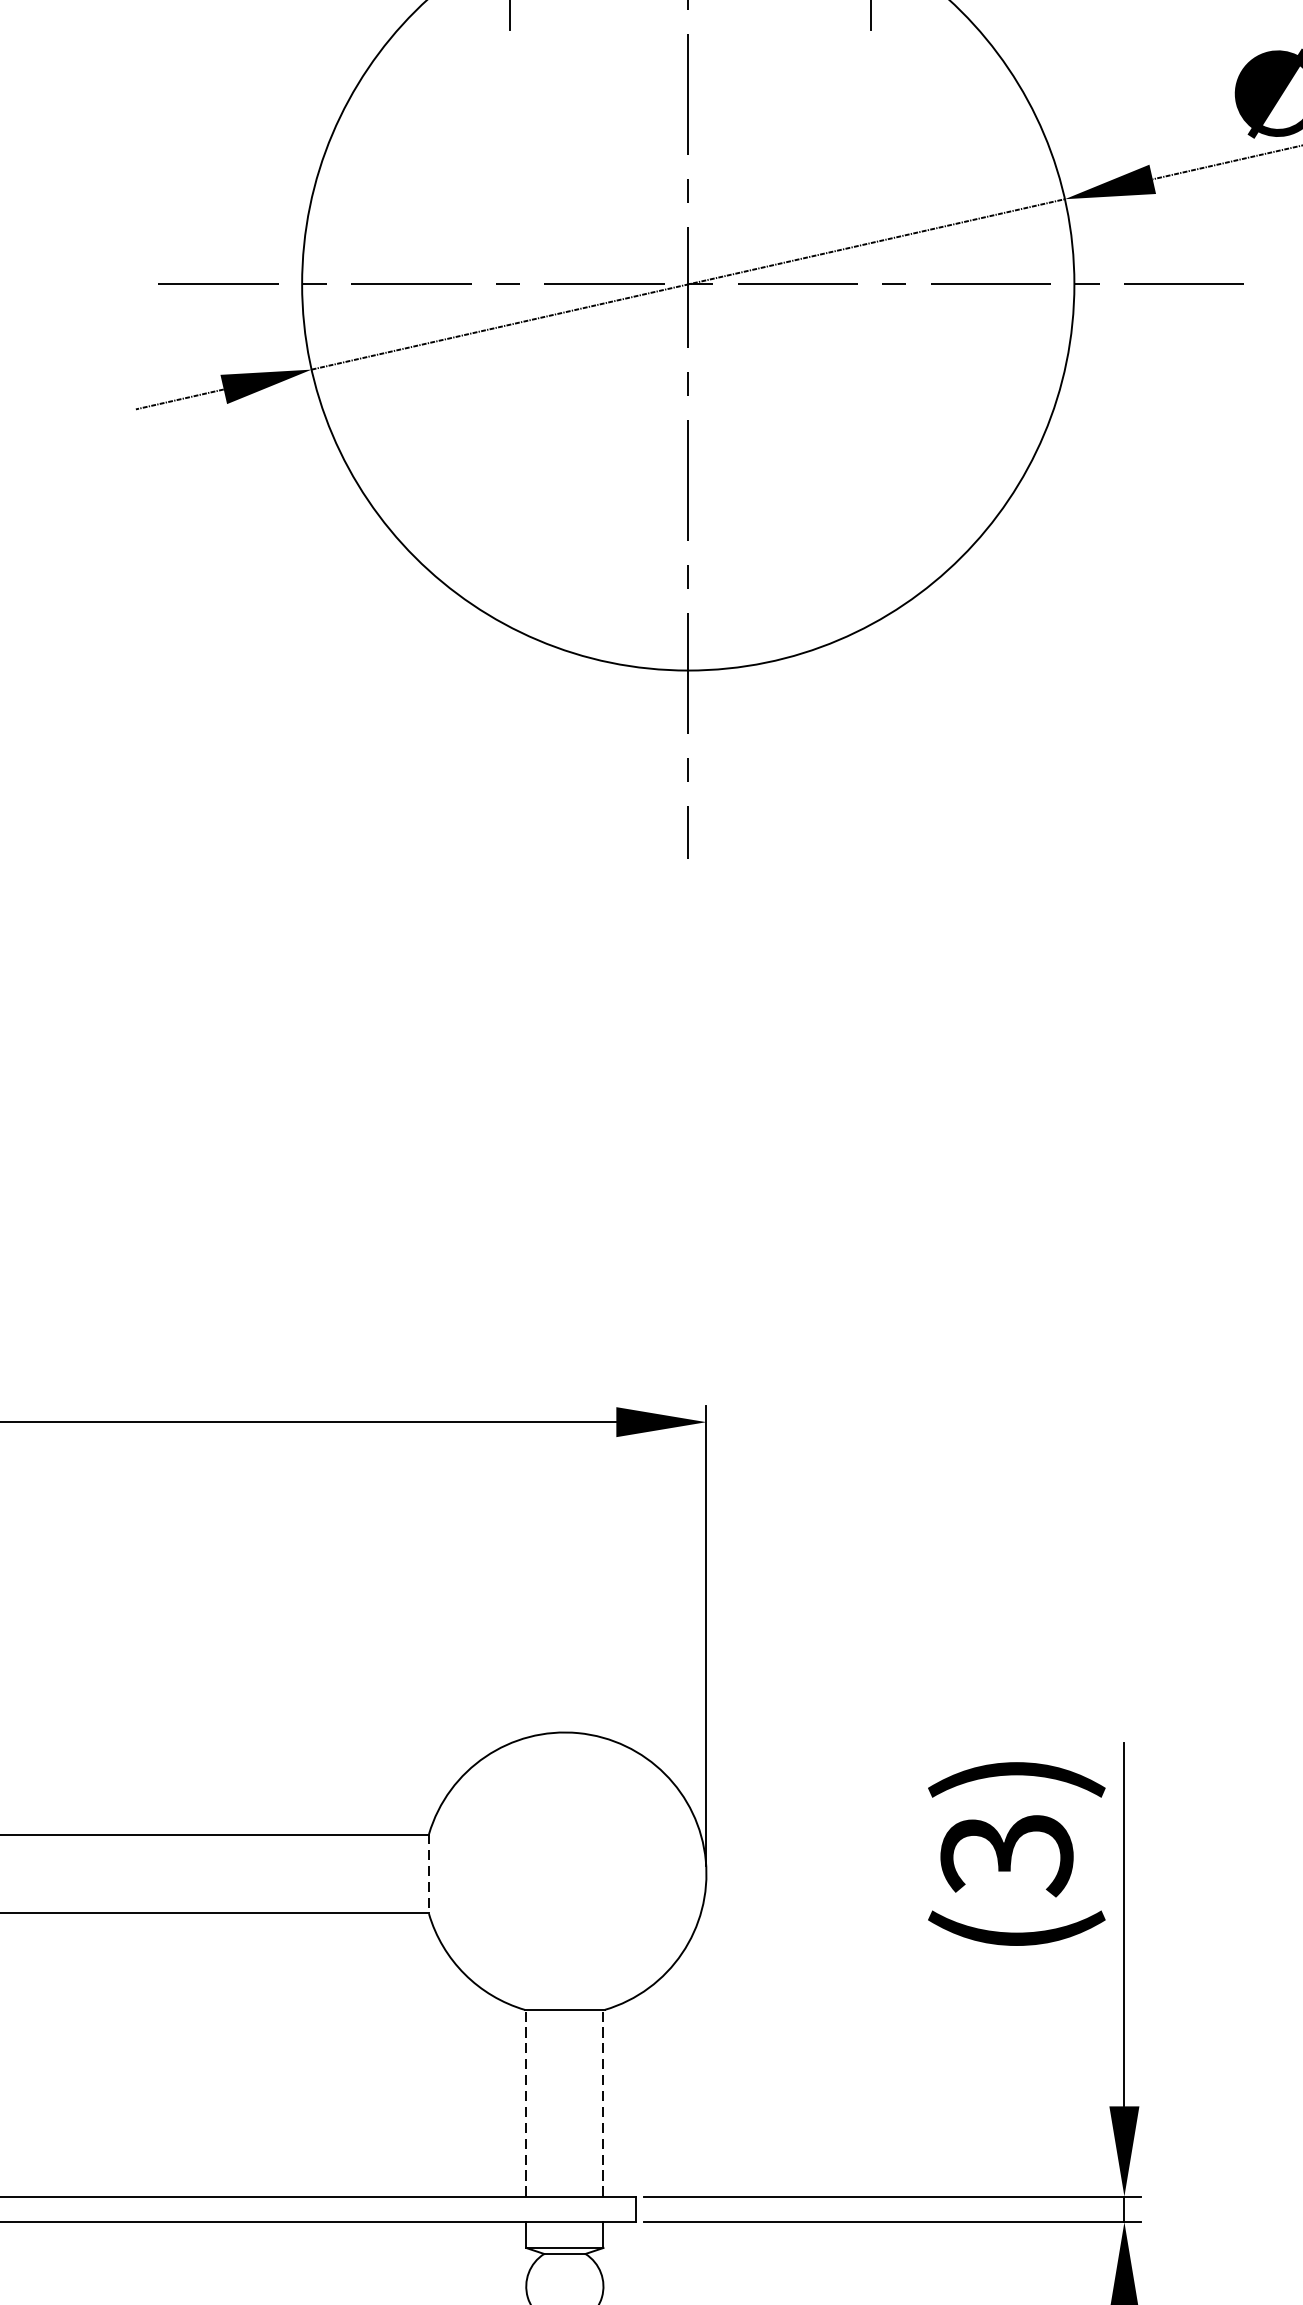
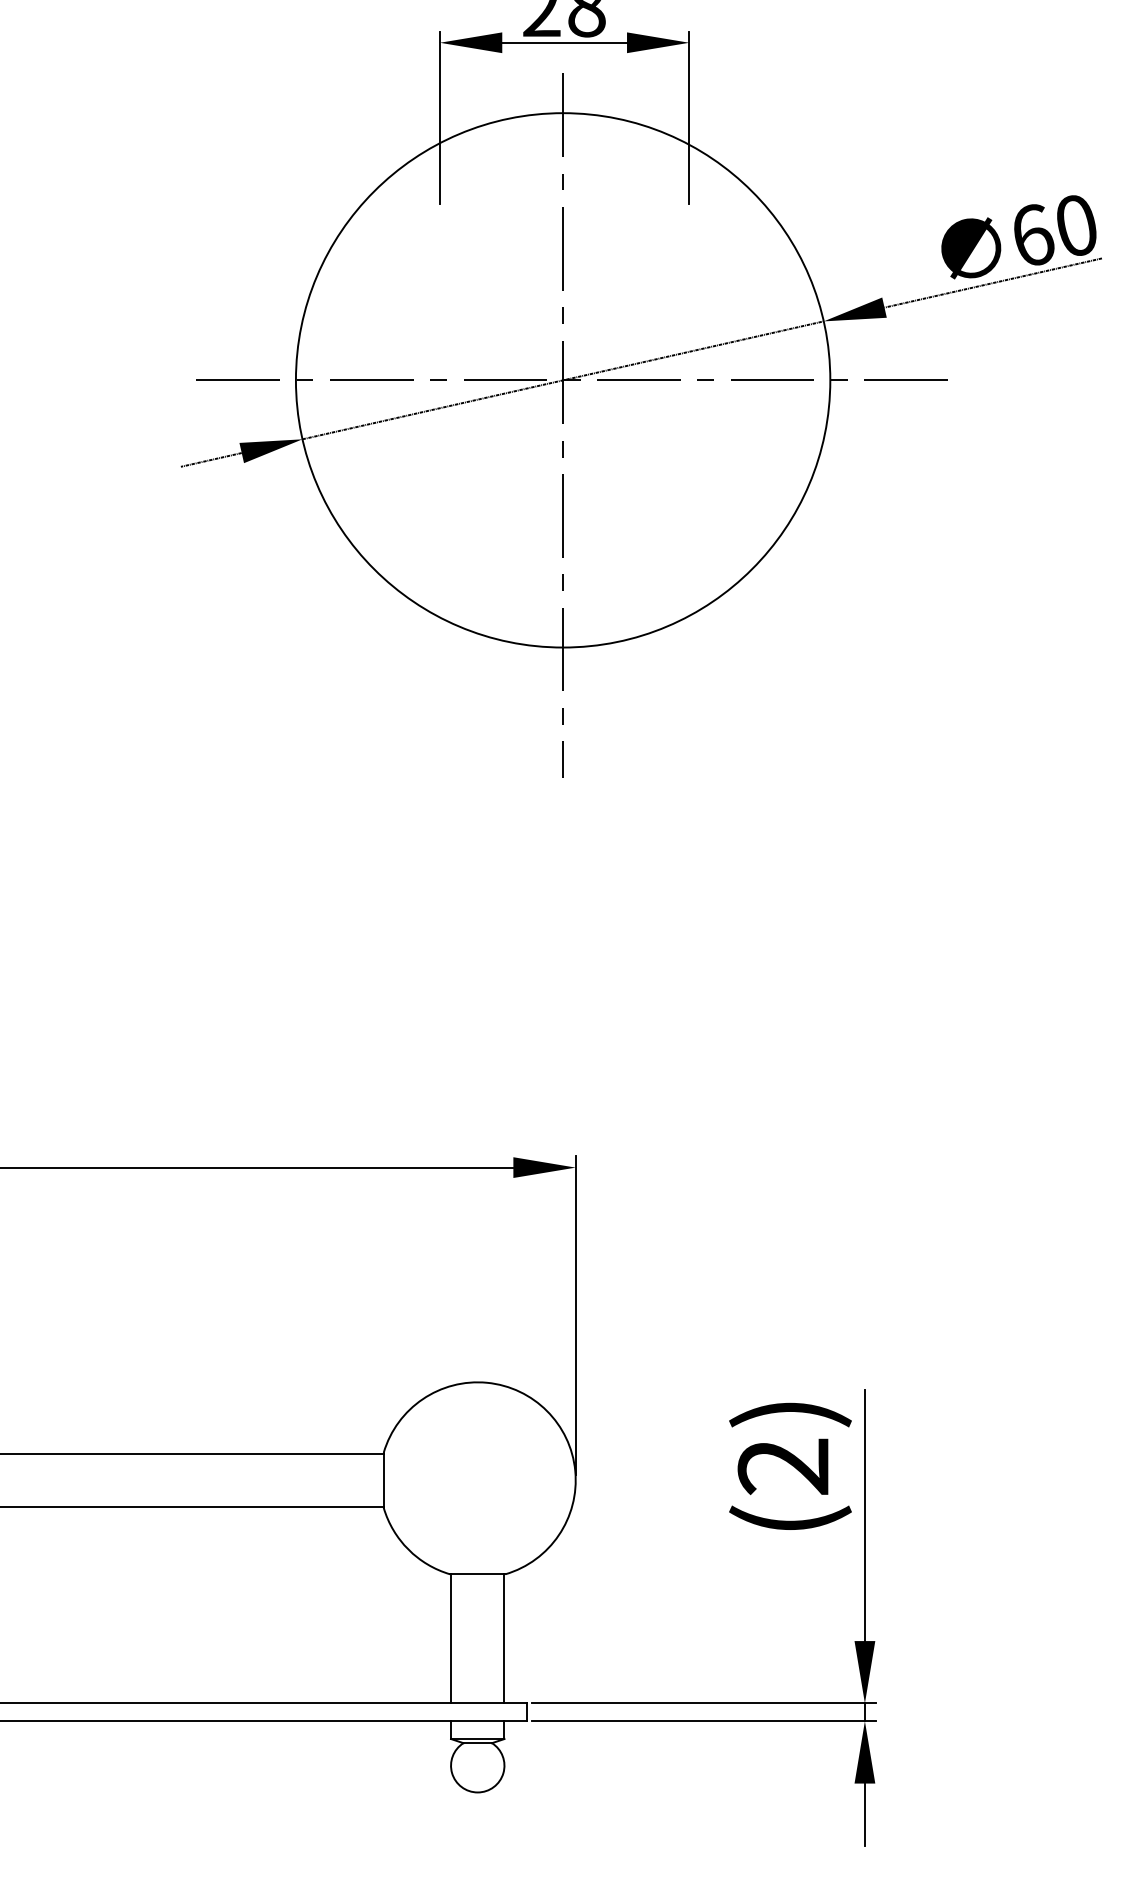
text: (1006, 1855) -> (783, 1467), 3) -> 2)
line: (428, 1874) -> (383, 1480), dashed -> solid
line: (526, 2102) -> (451, 1638), dashed -> solid
line: (603, 2102) -> (504, 1638), dashed -> solid

